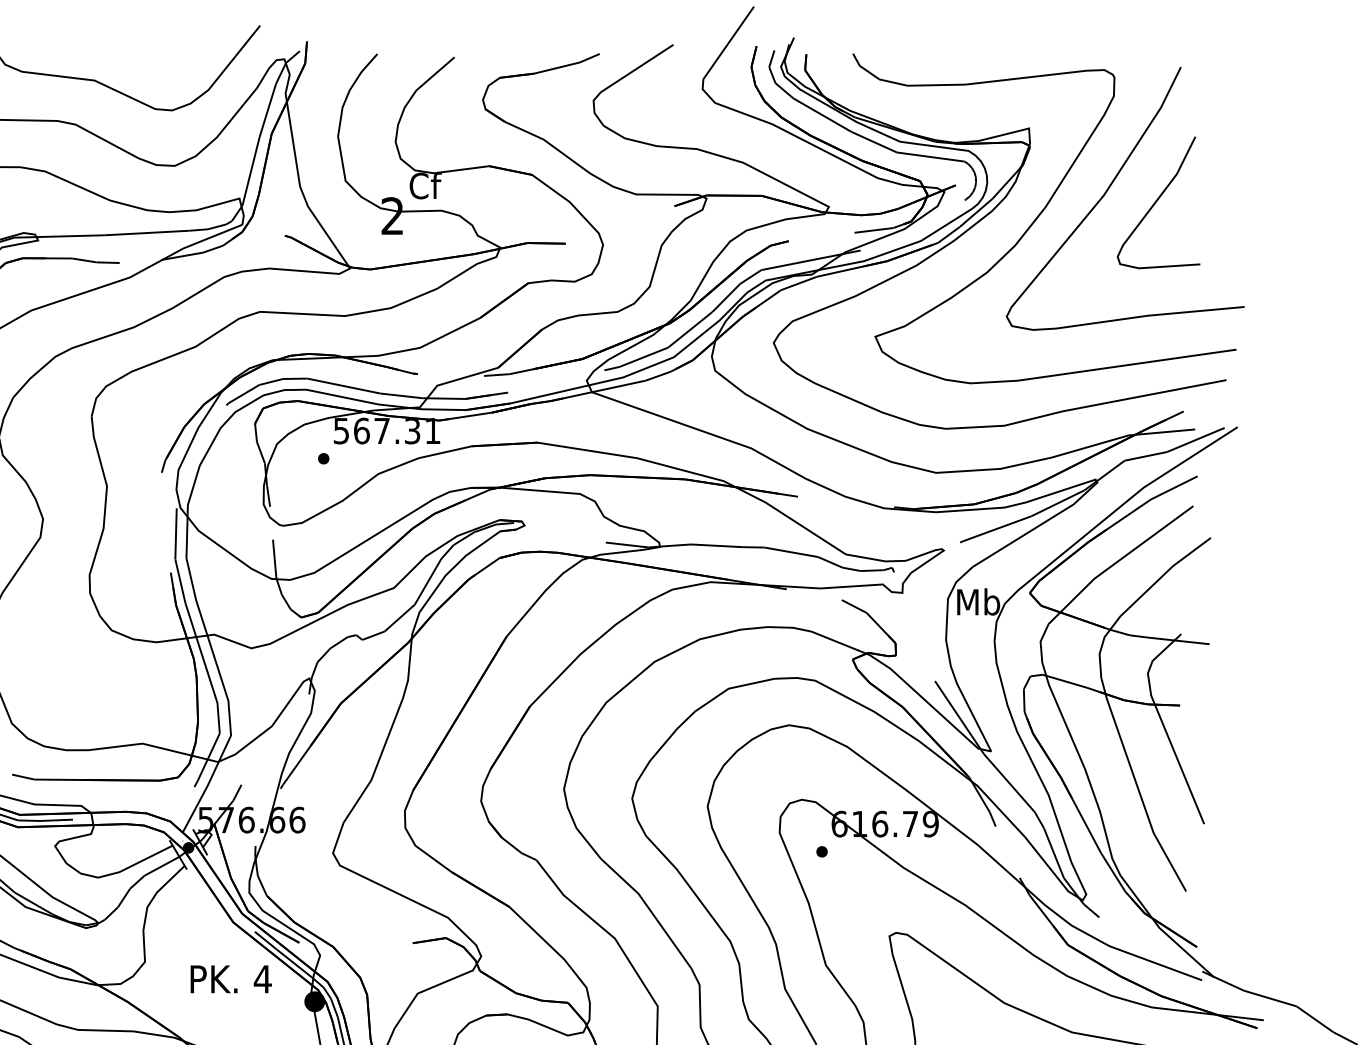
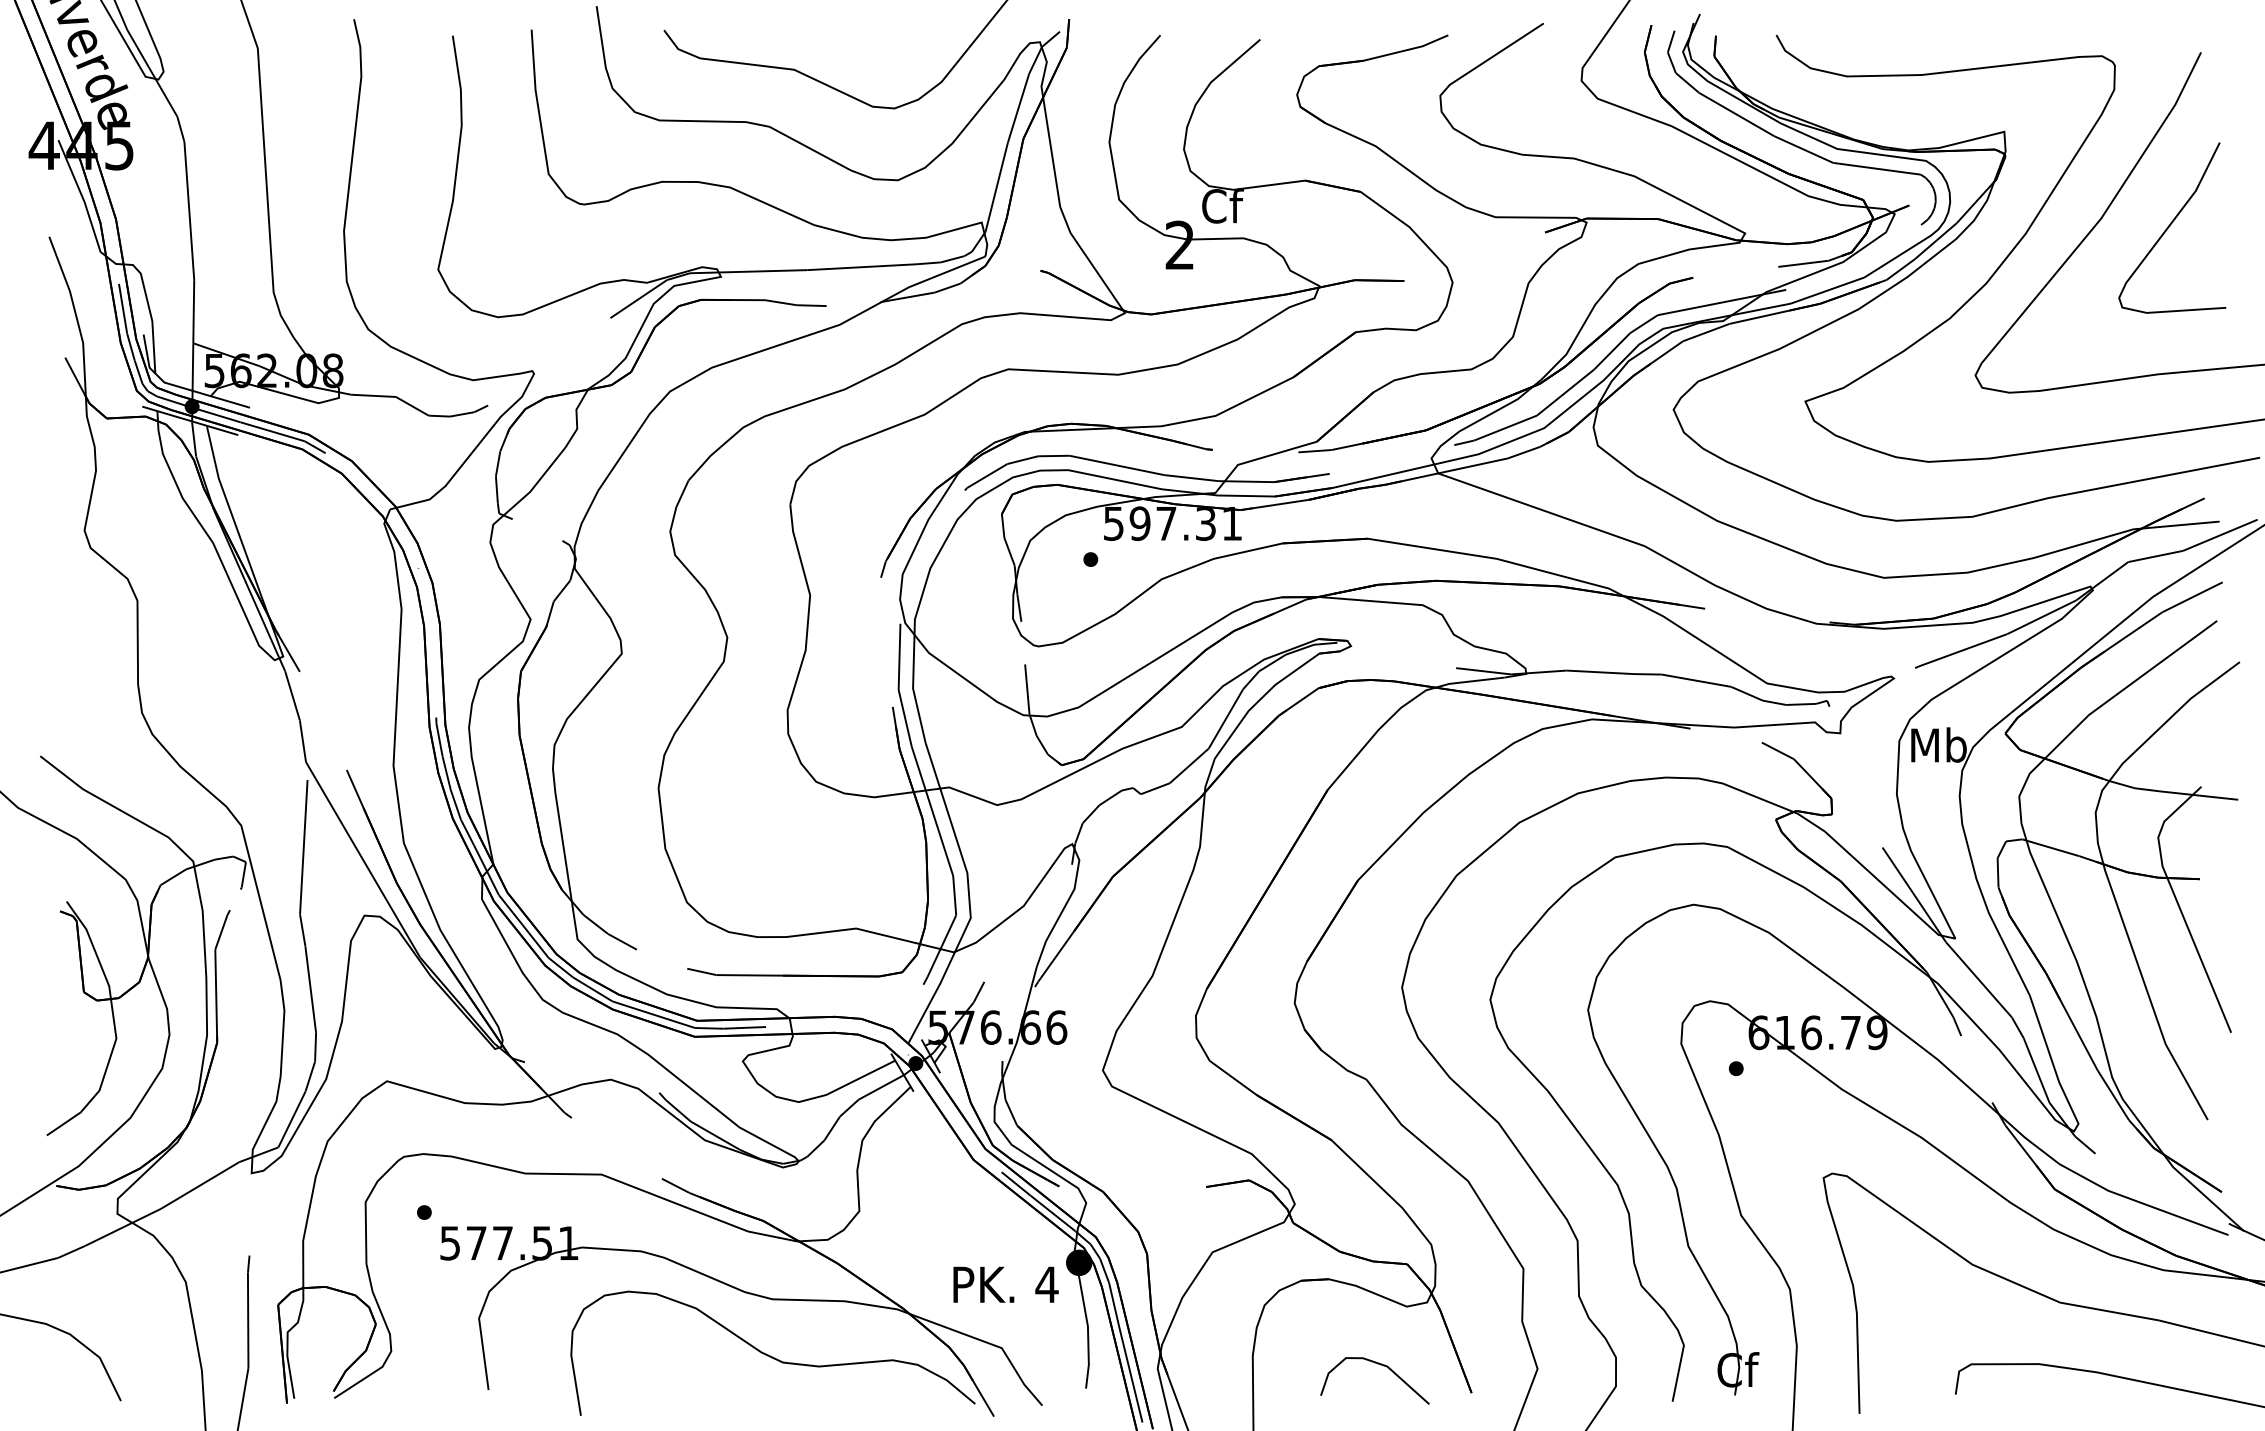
text: (361, 430) -> (1139, 523), 567.31 -> 597.31
text: (230, 979) -> (1005, 1284), moved

